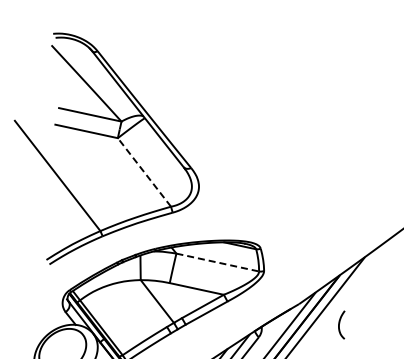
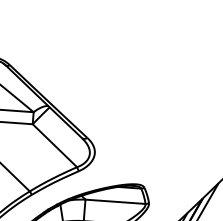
line: (144, 172) -> (54, 145), dashed -> solid
line: (218, 262) -> (116, 201), dashed -> solid

